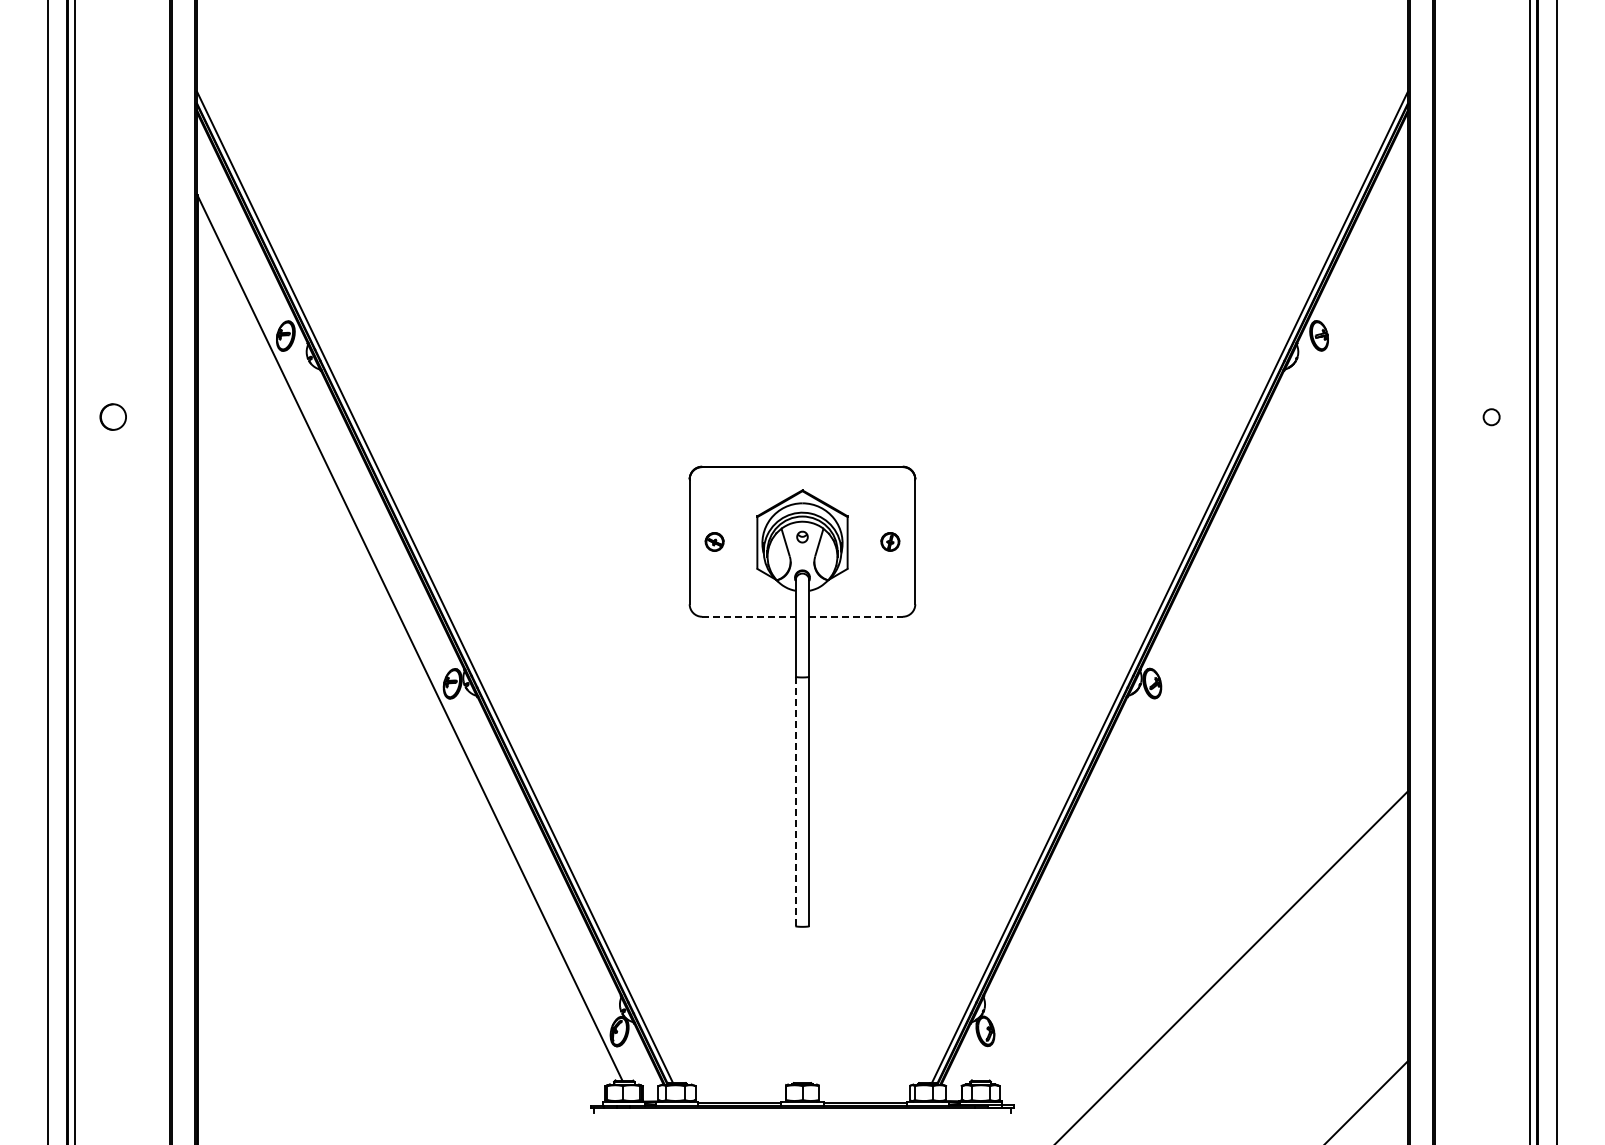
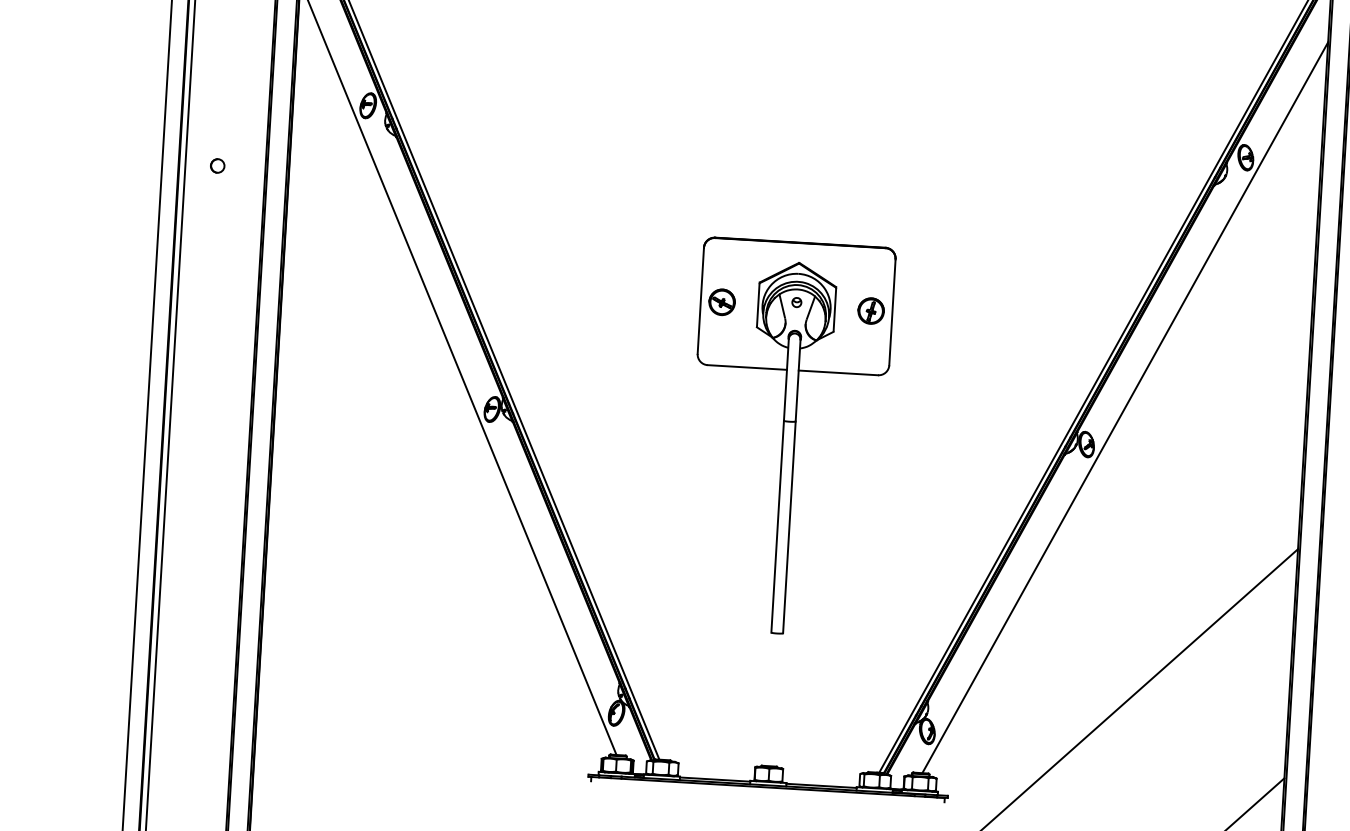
circle: (113, 417) -> (217, 166), size x0.62
part: (714, 541) -> (721, 301), size x1.67
part: (890, 541) -> (871, 310), size x1.67
line: (748, 616) -> (747, 367), dashed -> solid
line: (856, 616) -> (838, 372), dashed -> solid
line: (1194, 637) -> (1124, 407), added
line: (795, 801) -> (777, 526), dashed -> solid

